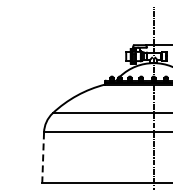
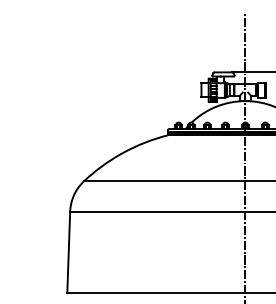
line: (43, 158) -> (69, 253), dashed -> solid

